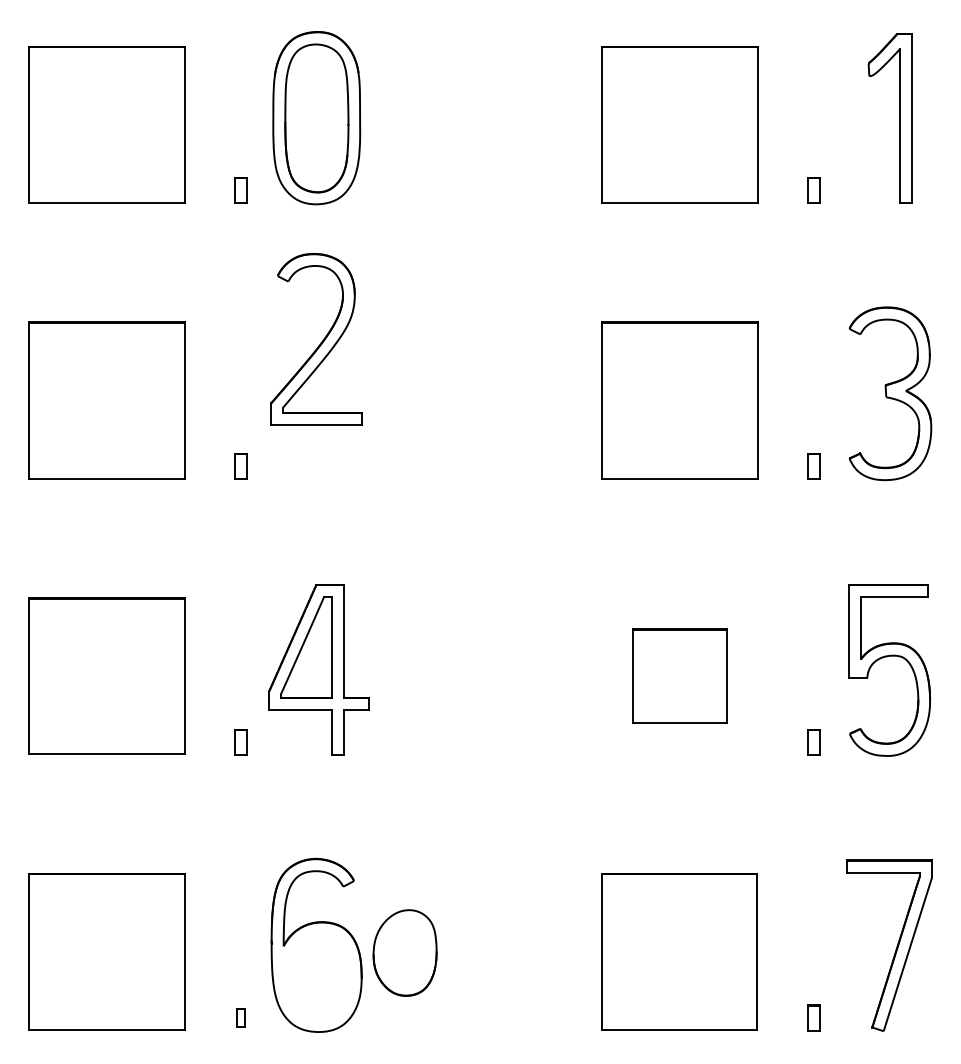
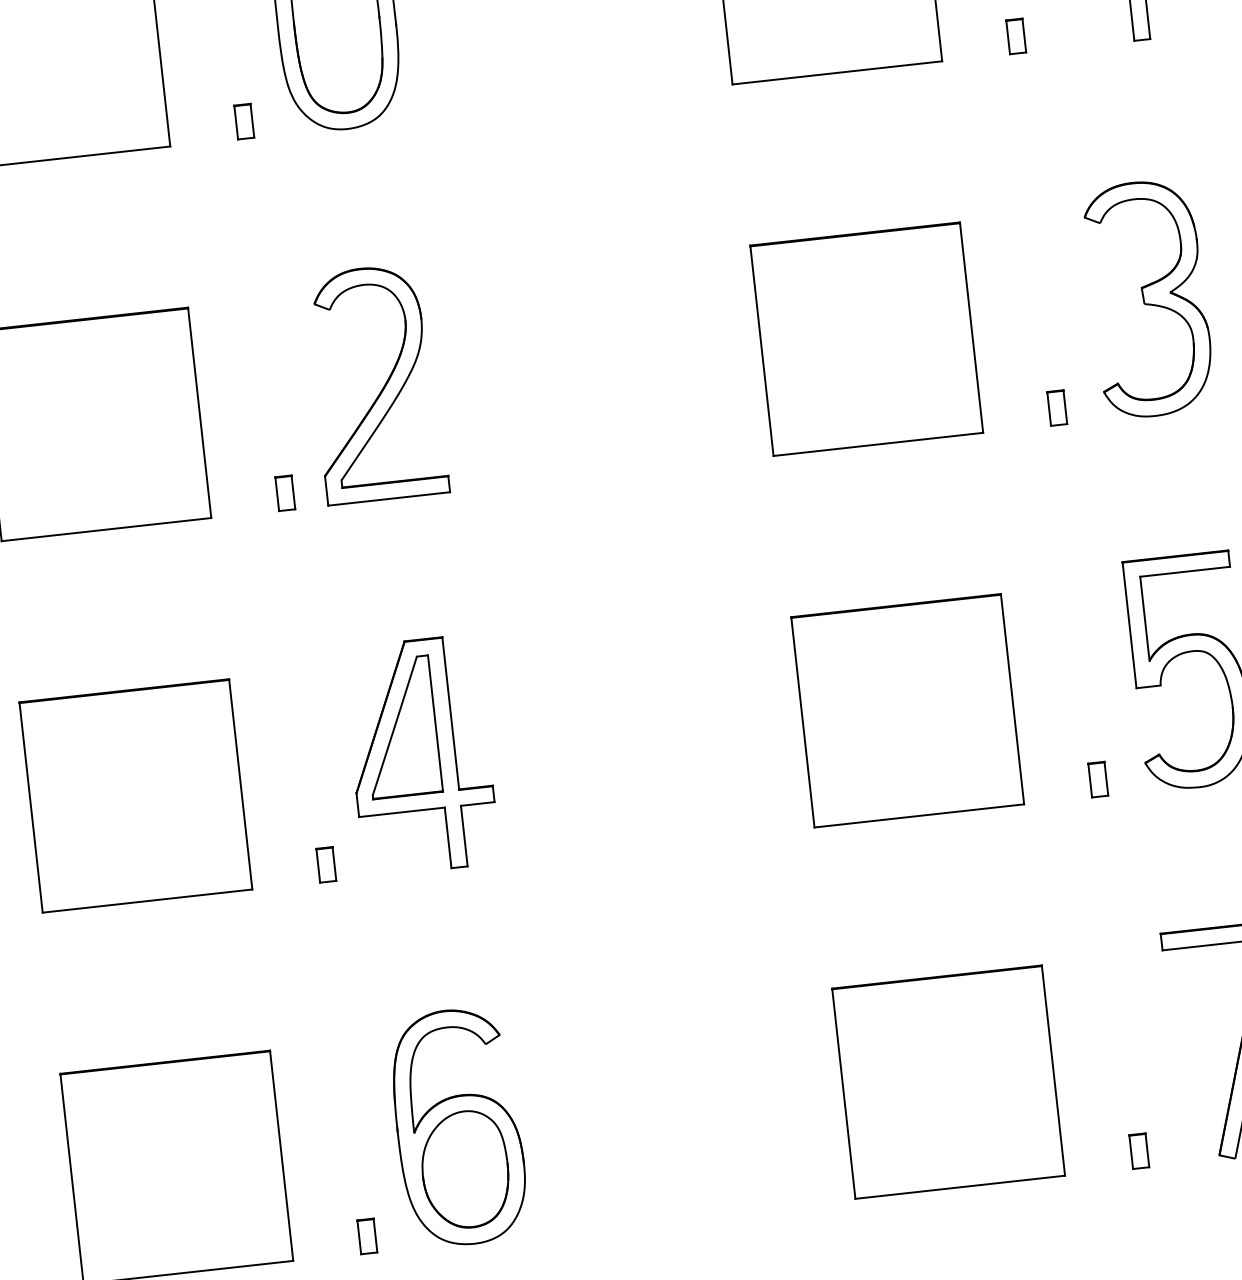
part: (316, 339) -> (376, 383), moved
part: (679, 675) -> (907, 709), size x1.67
part: (404, 952) -> (464, 1169), moved
part: (240, 1017) -> (366, 1235), size x1.43

